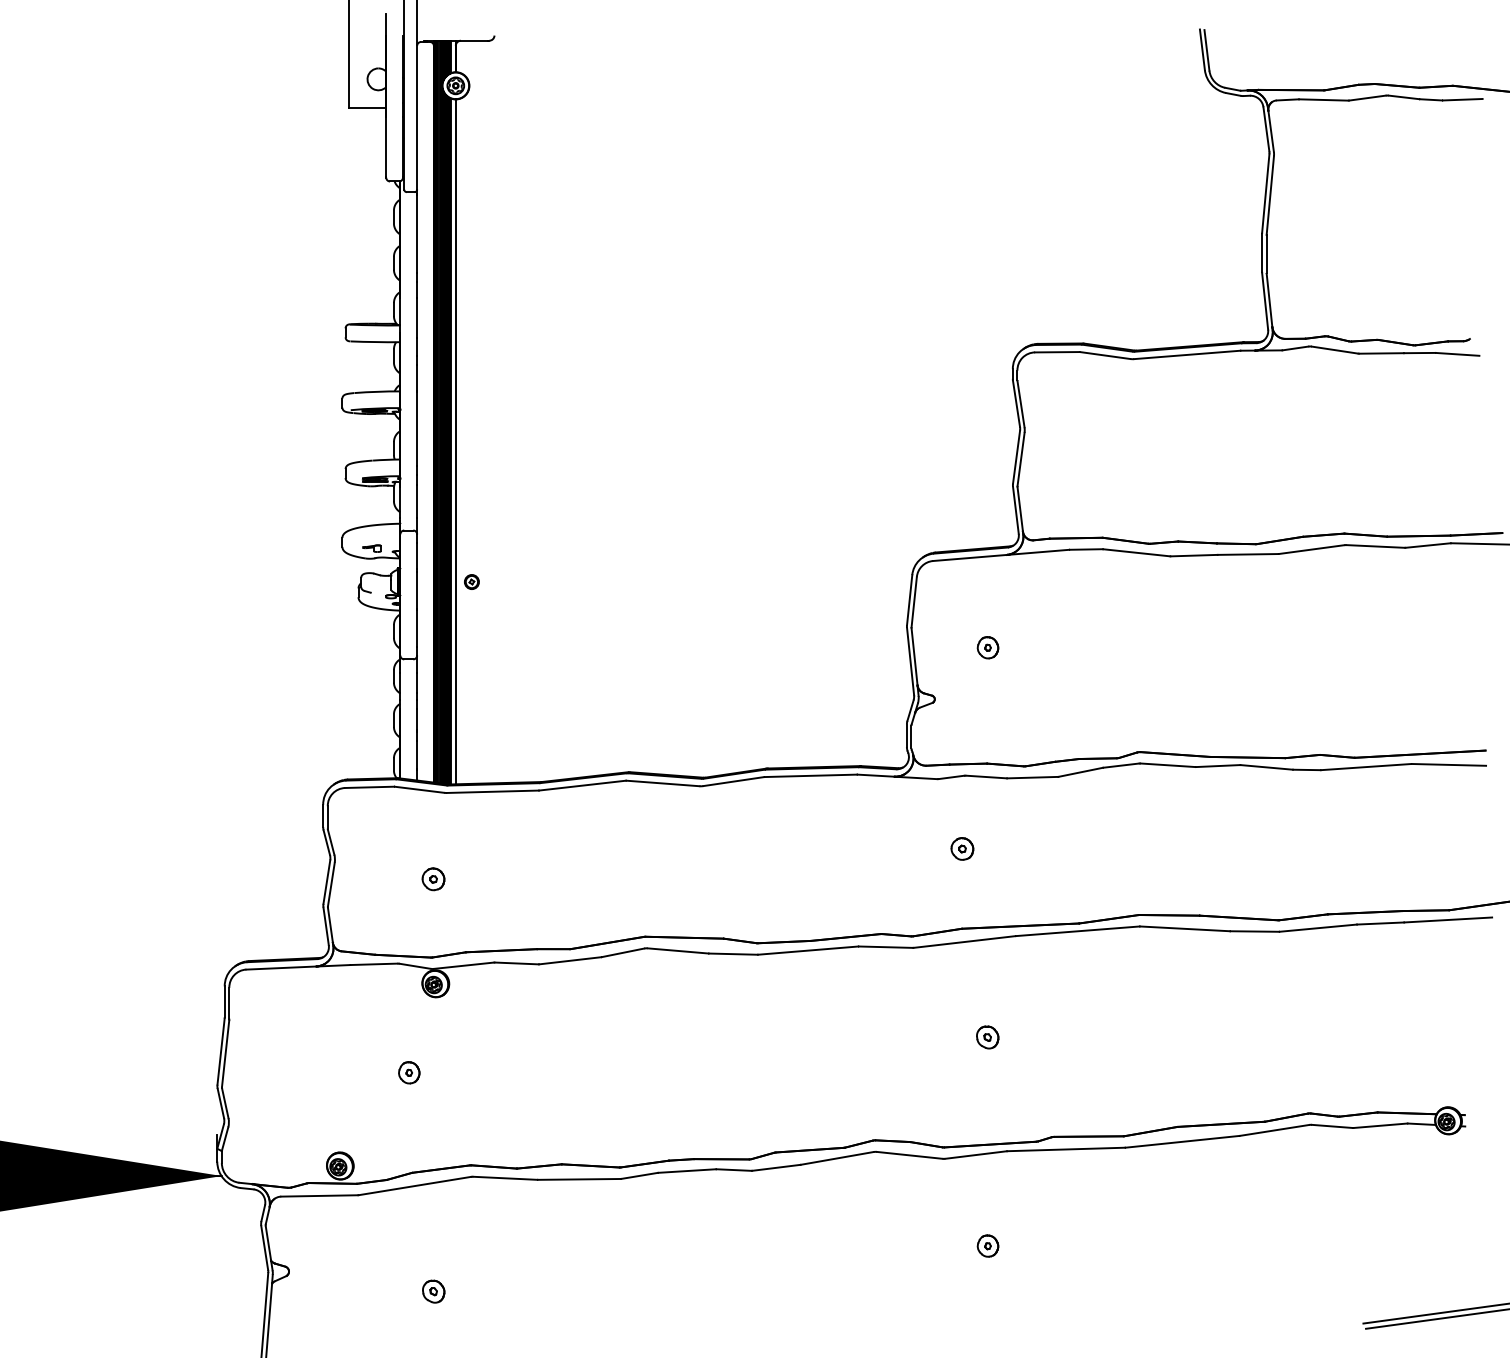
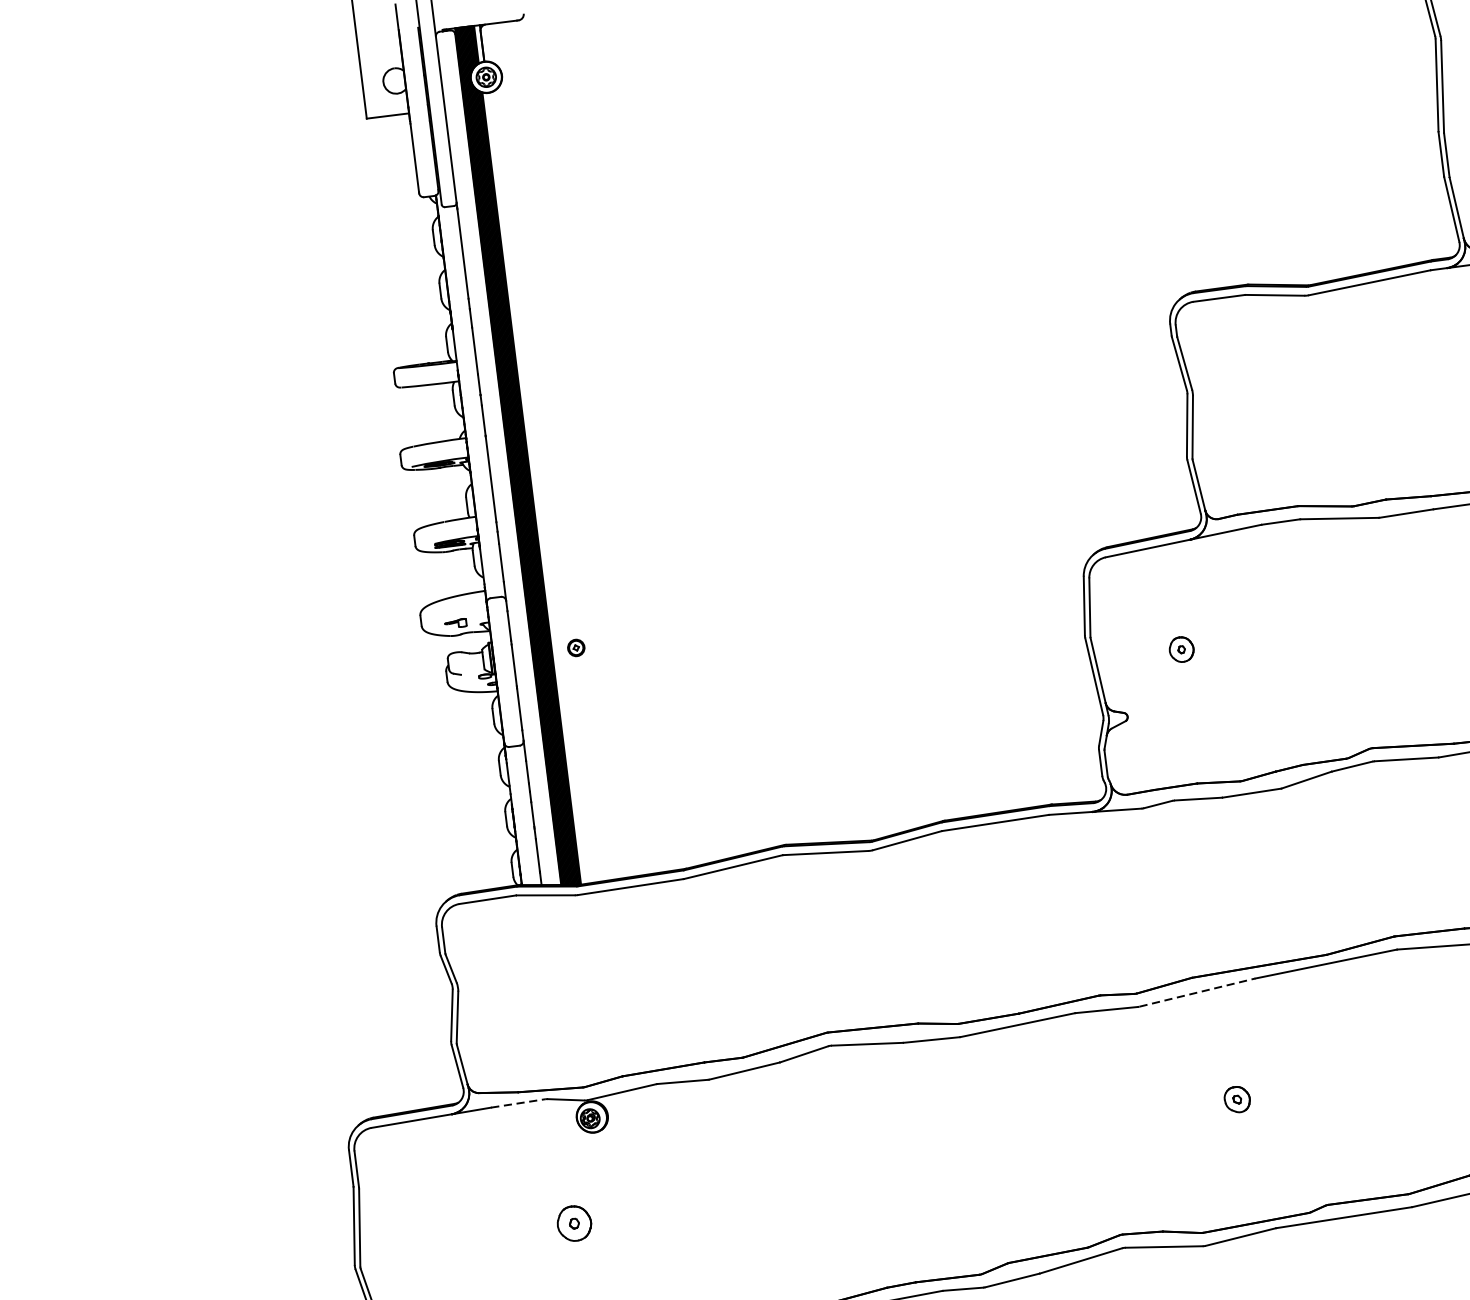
line: (455, 441) -> (537, 488), removed
part: (962, 848) -> (1181, 885), removed
part: (433, 879) -> (574, 996), removed
line: (965, 941) -> (1197, 992), solid -> dashed
line: (374, 964) -> (518, 1103), solid -> dashed
part: (409, 1072) -> (574, 1223), size x1.4

